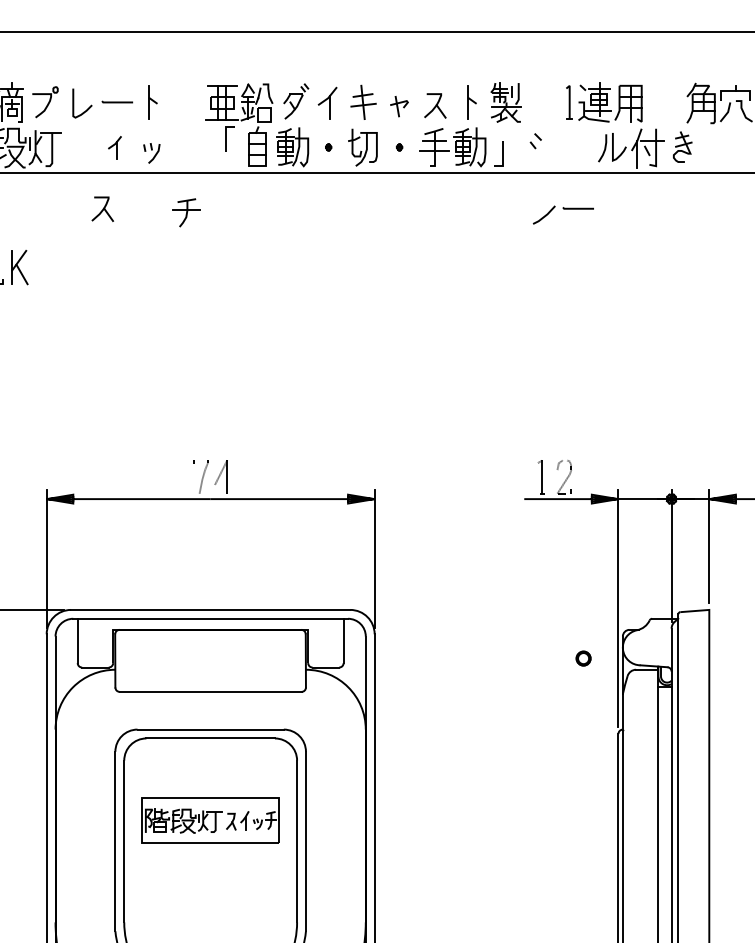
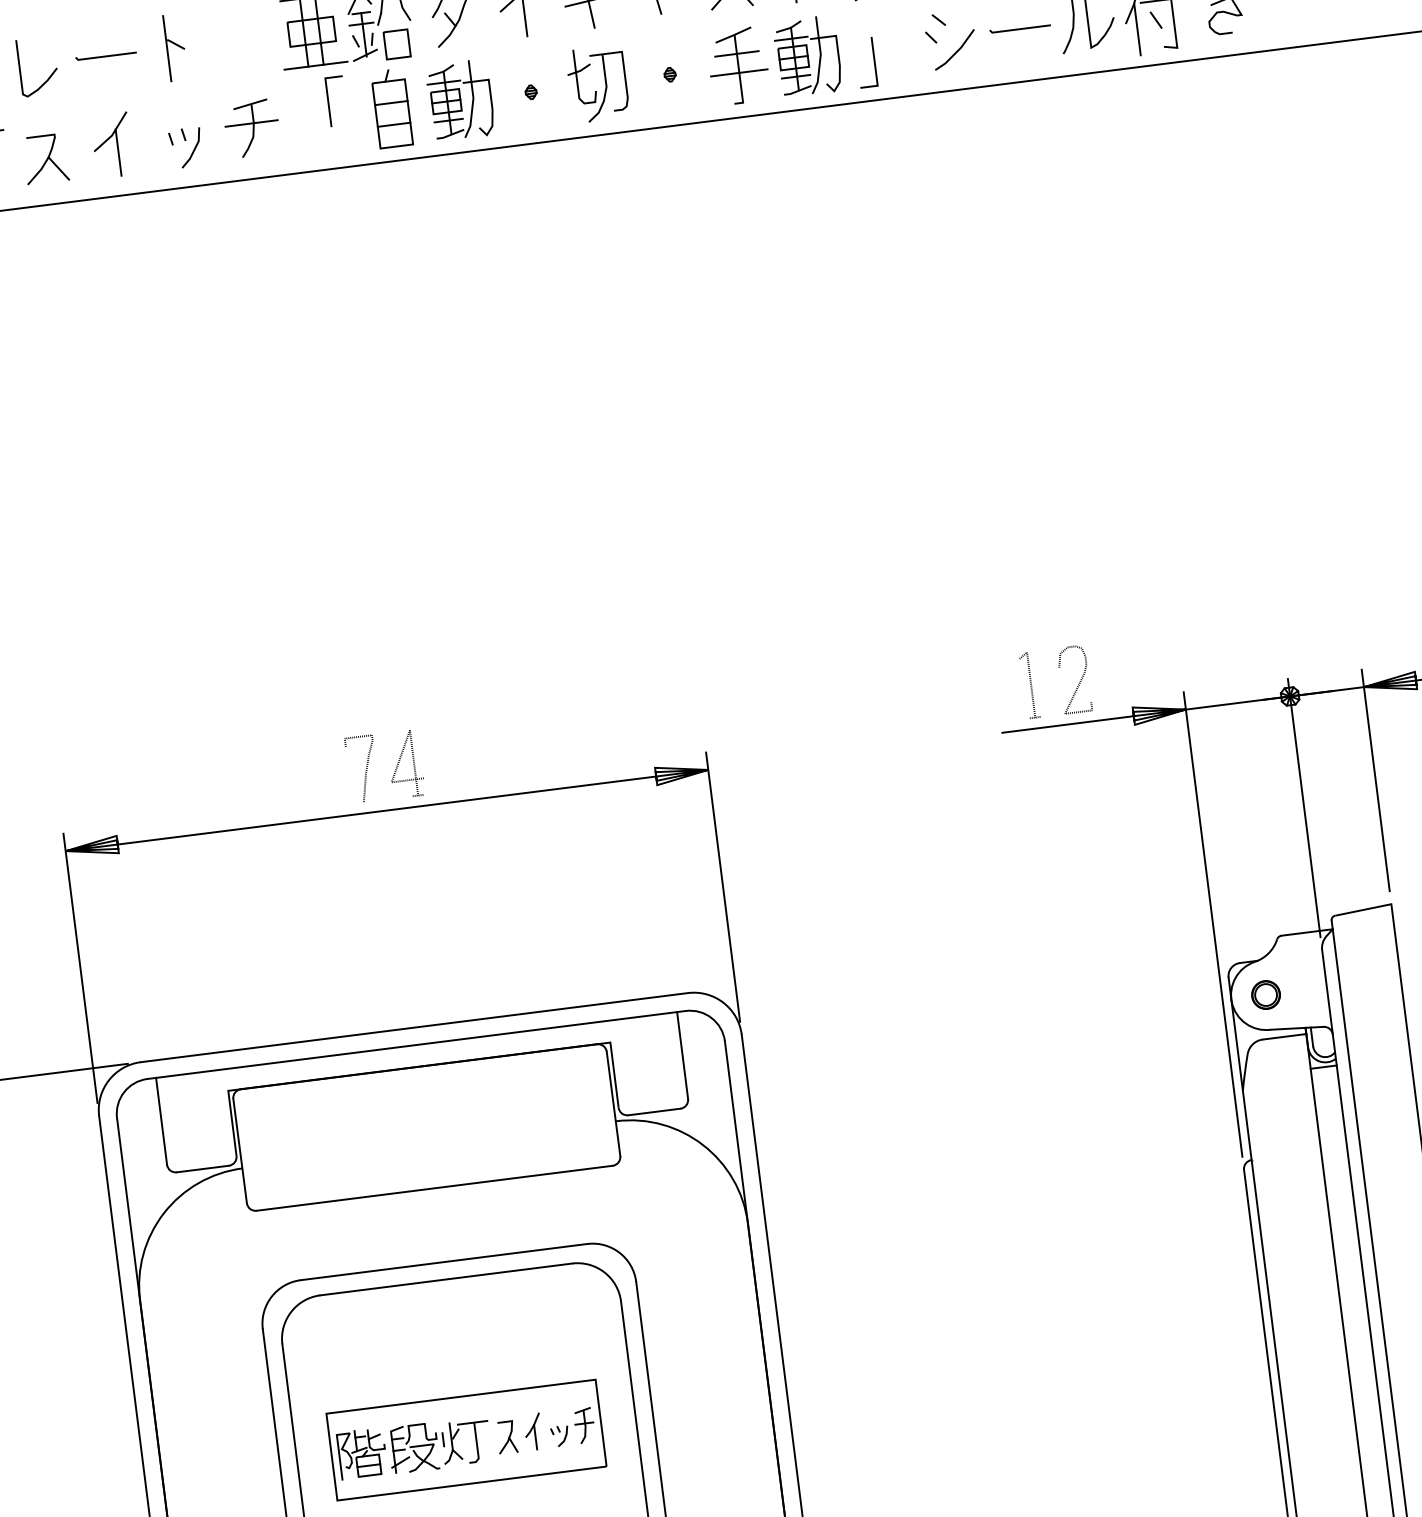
part: (114, 147) -> (111, 145), size x1.43
part: (102, 208) -> (45, 157), moved
part: (186, 212) -> (252, 127), moved
part: (563, 214) -> (992, 44), moved
circle: (583, 658) -> (1265, 994), moved

